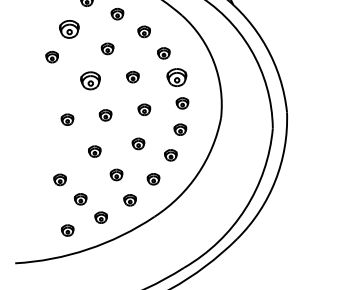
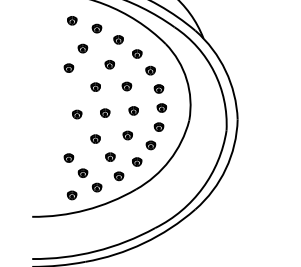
part: (68, 29) -> (82, 48), size x0.62
part: (176, 77) -> (158, 88), size x0.62
part: (90, 79) -> (95, 86), size x0.62

